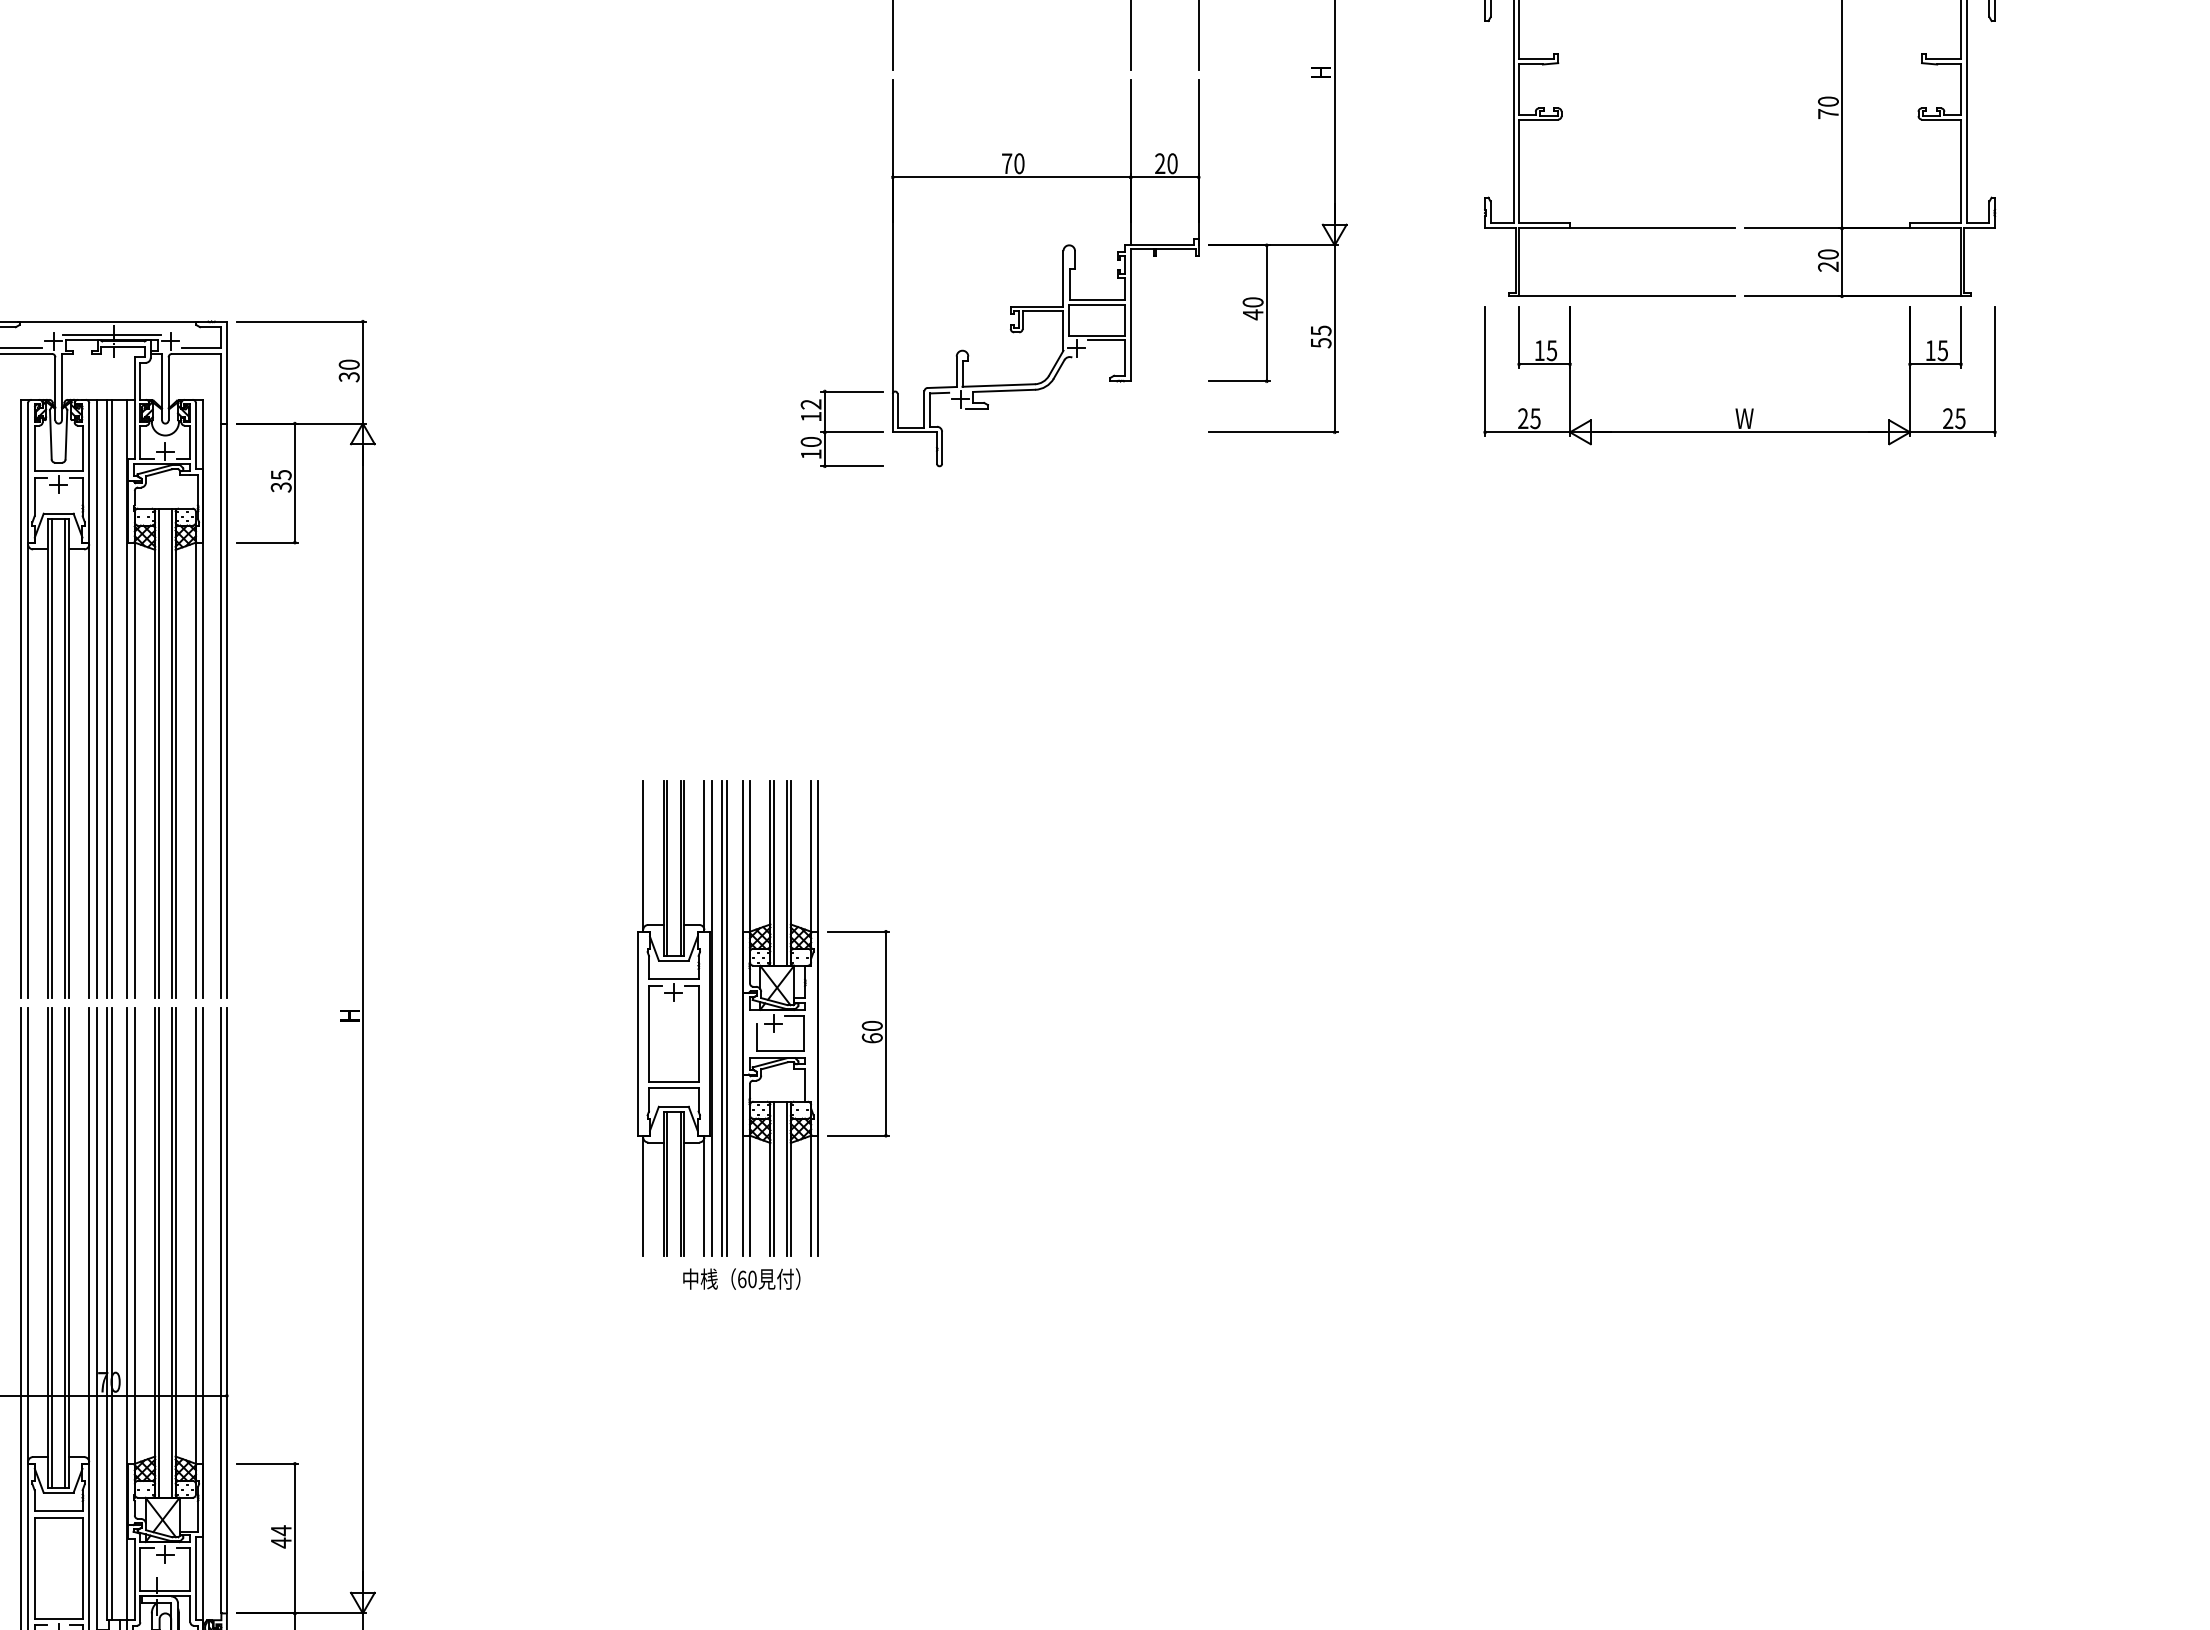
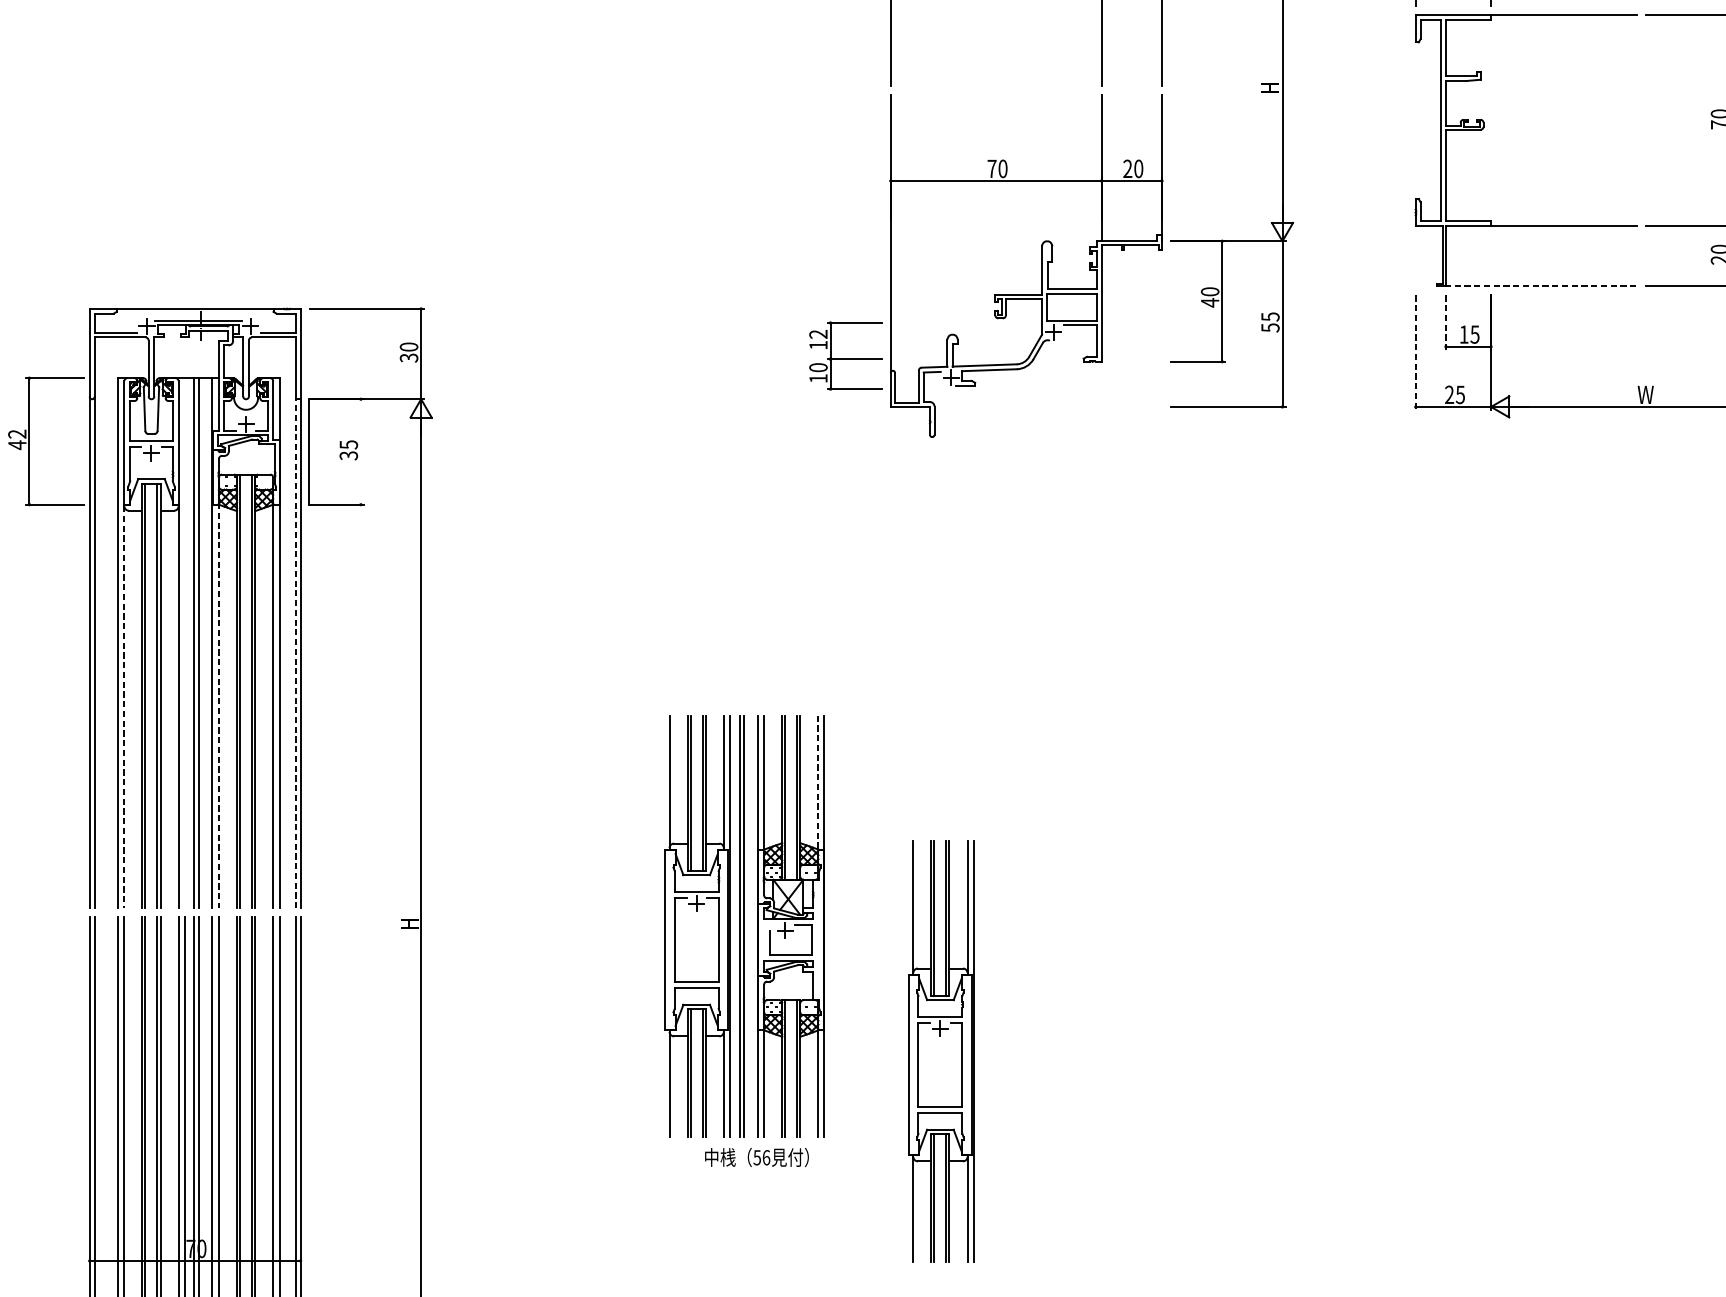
line: (1627, 296) -> (1541, 286), solid -> dashed
line: (1519, 337) -> (1446, 322), solid -> dashed
line: (1485, 371) -> (1416, 353), solid -> dashed
part: (841, 428) -> (845, 355), moved
line: (294, 482) -> (308, 451), moved
line: (96, 698) -> (185, 642), removed
line: (221, 710) -> (295, 653), solid -> dashed
line: (134, 769) -> (218, 705), solid -> dashed
line: (28, 771) -> (124, 707), solid -> dashed
line: (811, 857) -> (818, 783), solid -> dashed
part: (858, 1033) -> (860, 939), removed
part: (949, 1159) -> (941, 1051), added
text: (746, 1279) -> (761, 1157), 60 -> 56

